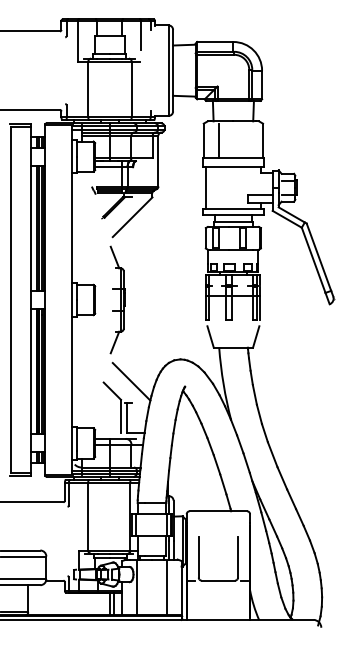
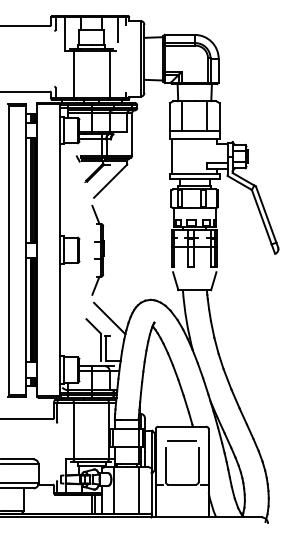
line: (248, 140) -> (207, 117), added
line: (218, 527) -> (182, 440), added

